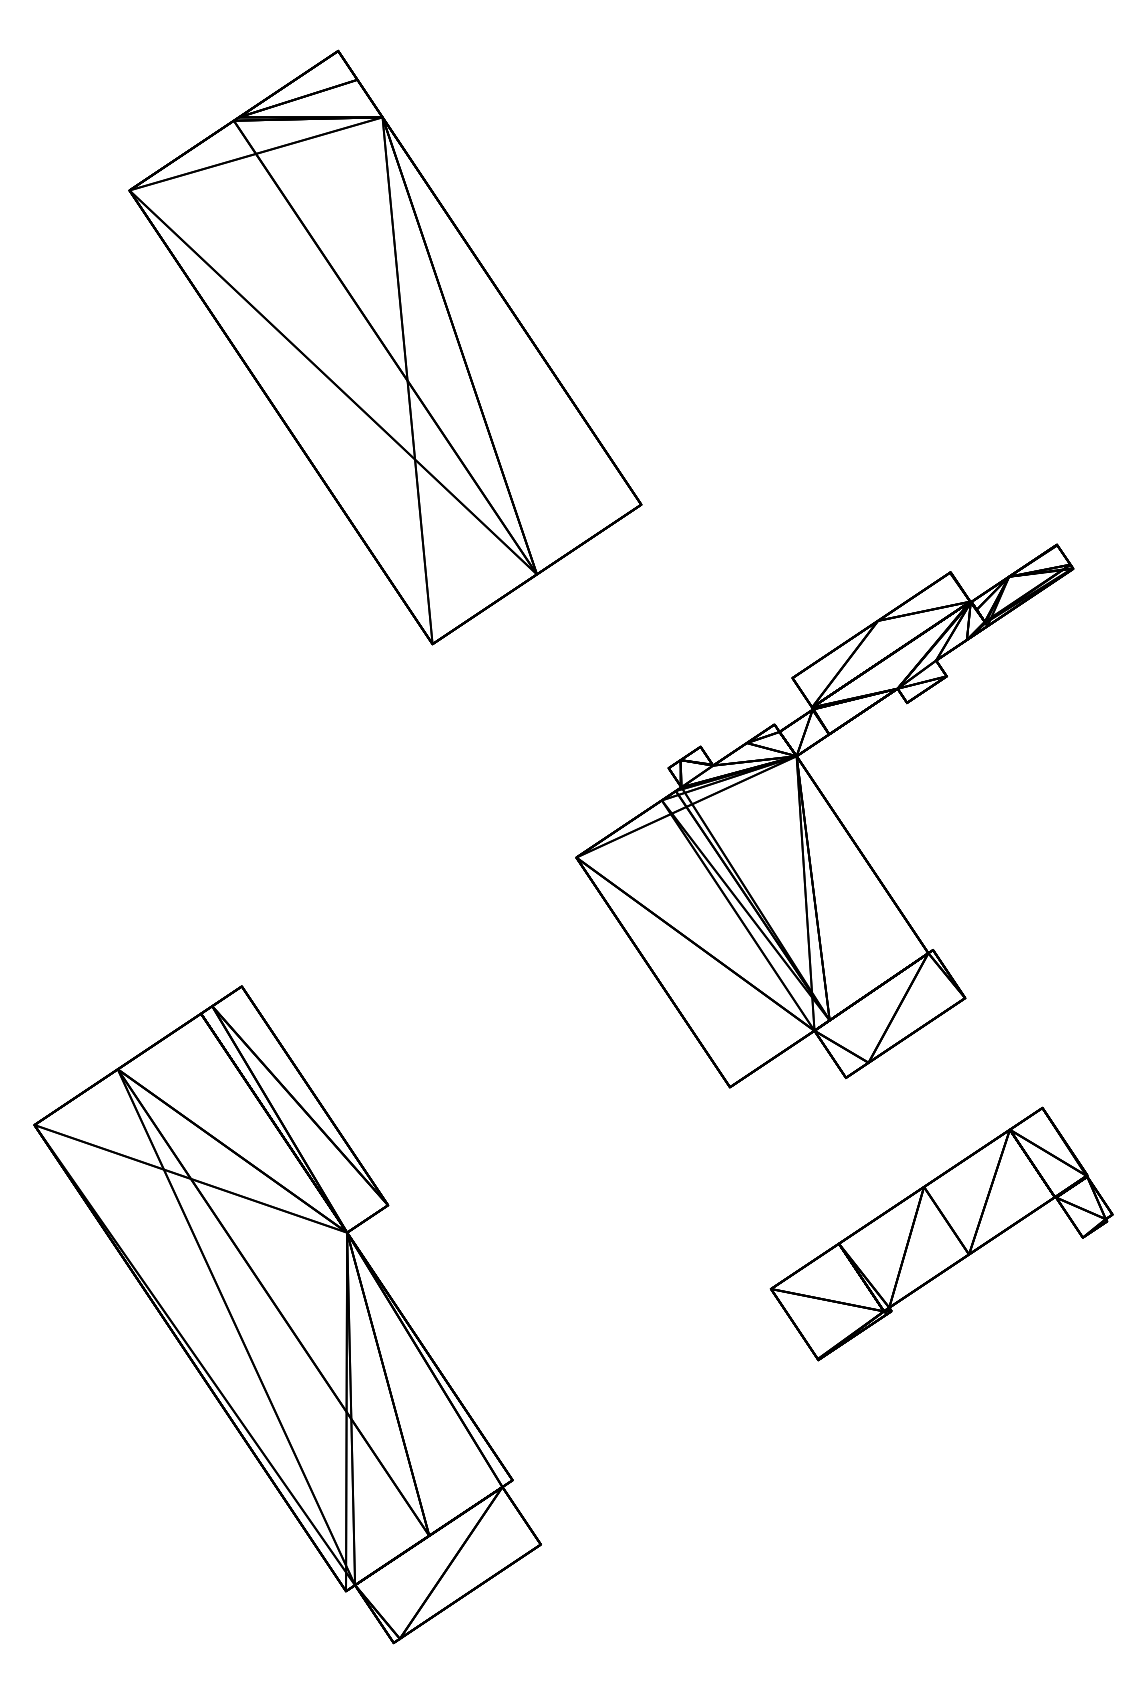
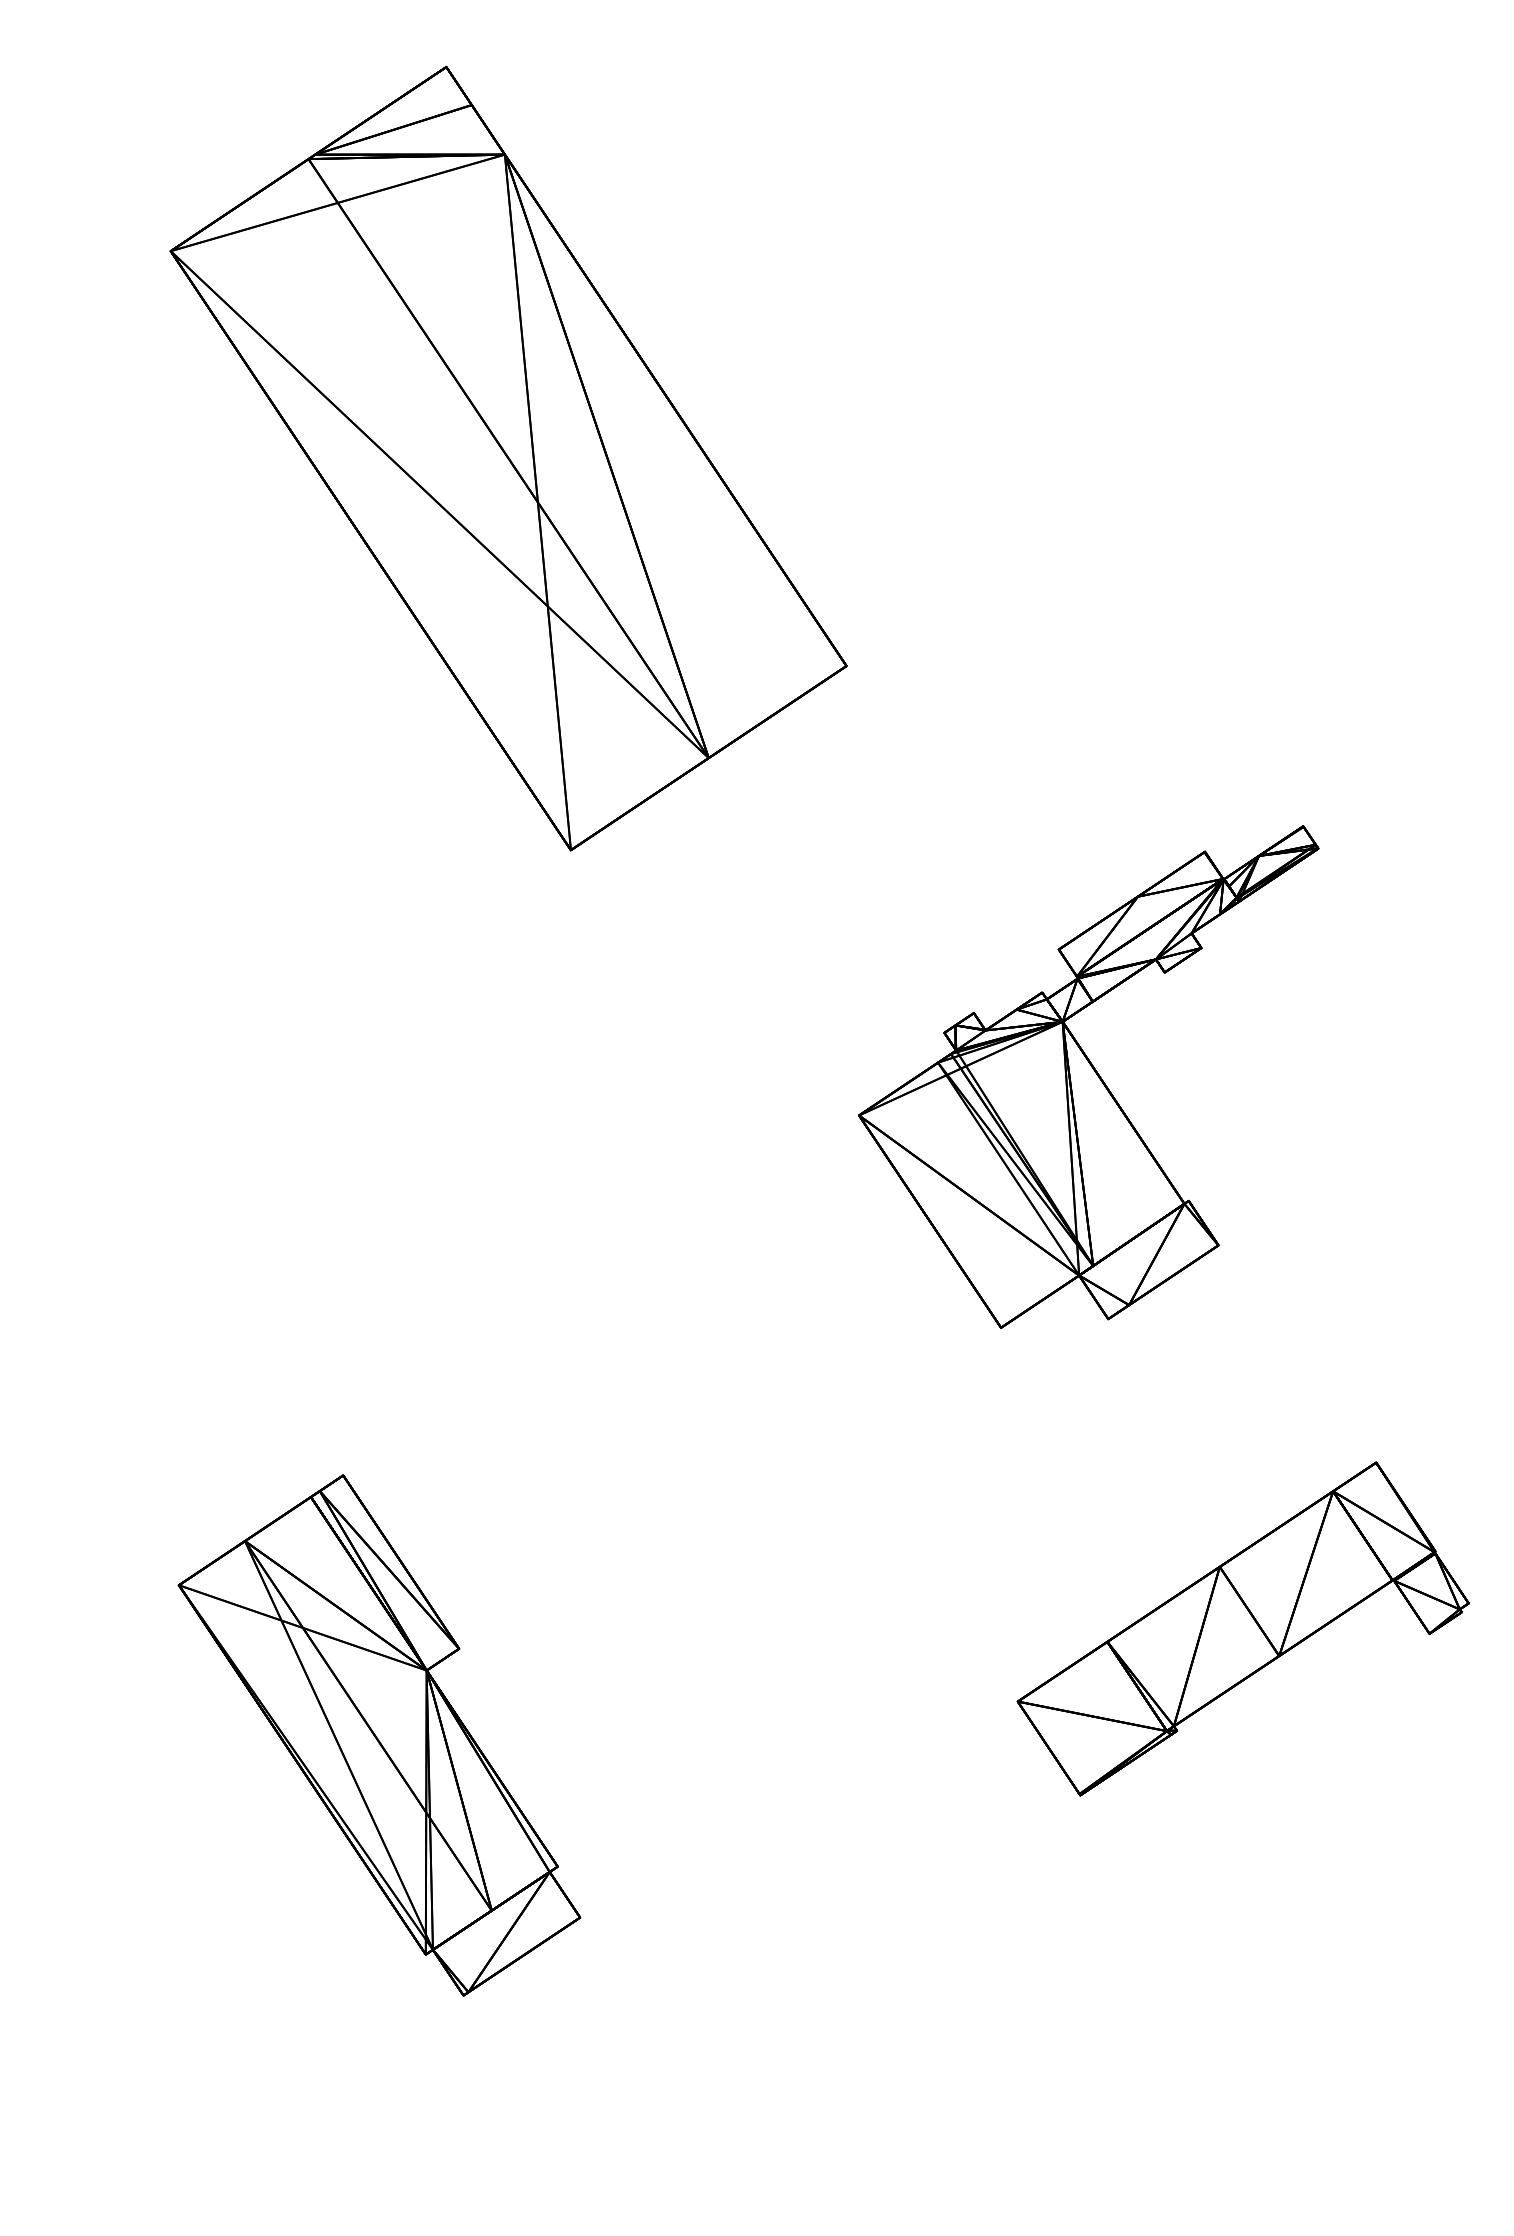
part: (824, 815) -> (1088, 1076), size x0.7
part: (287, 1314) -> (379, 1735), size x0.6

